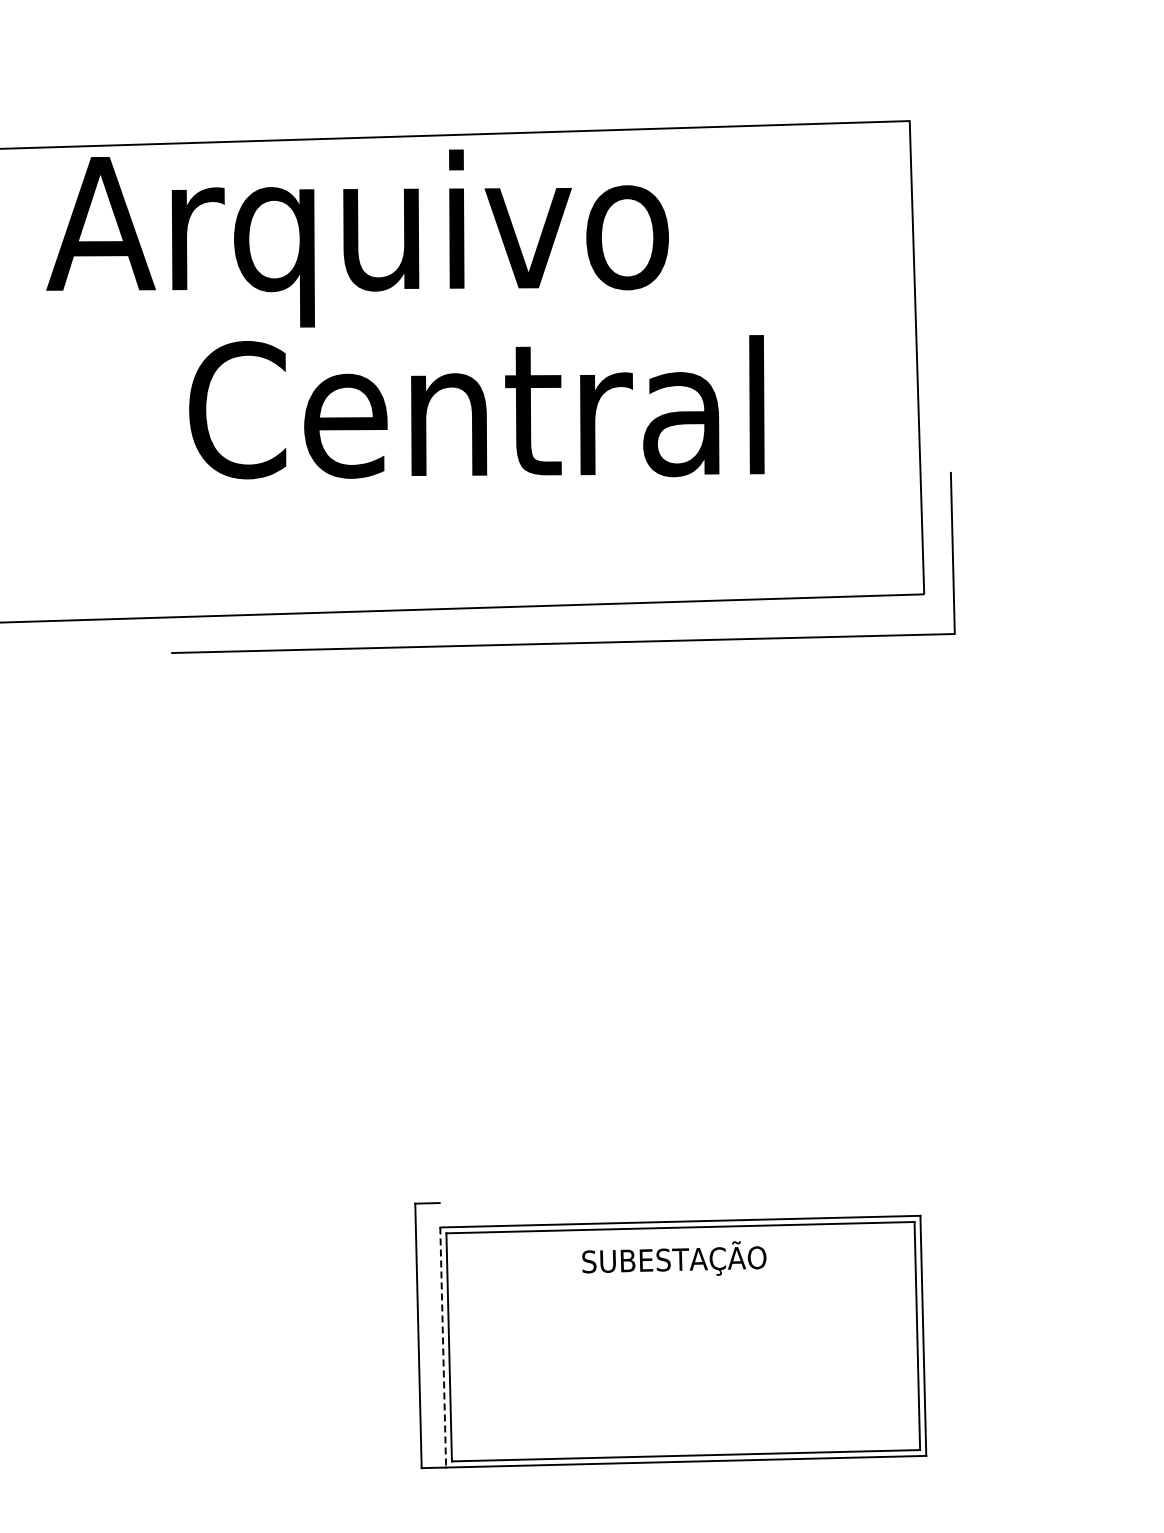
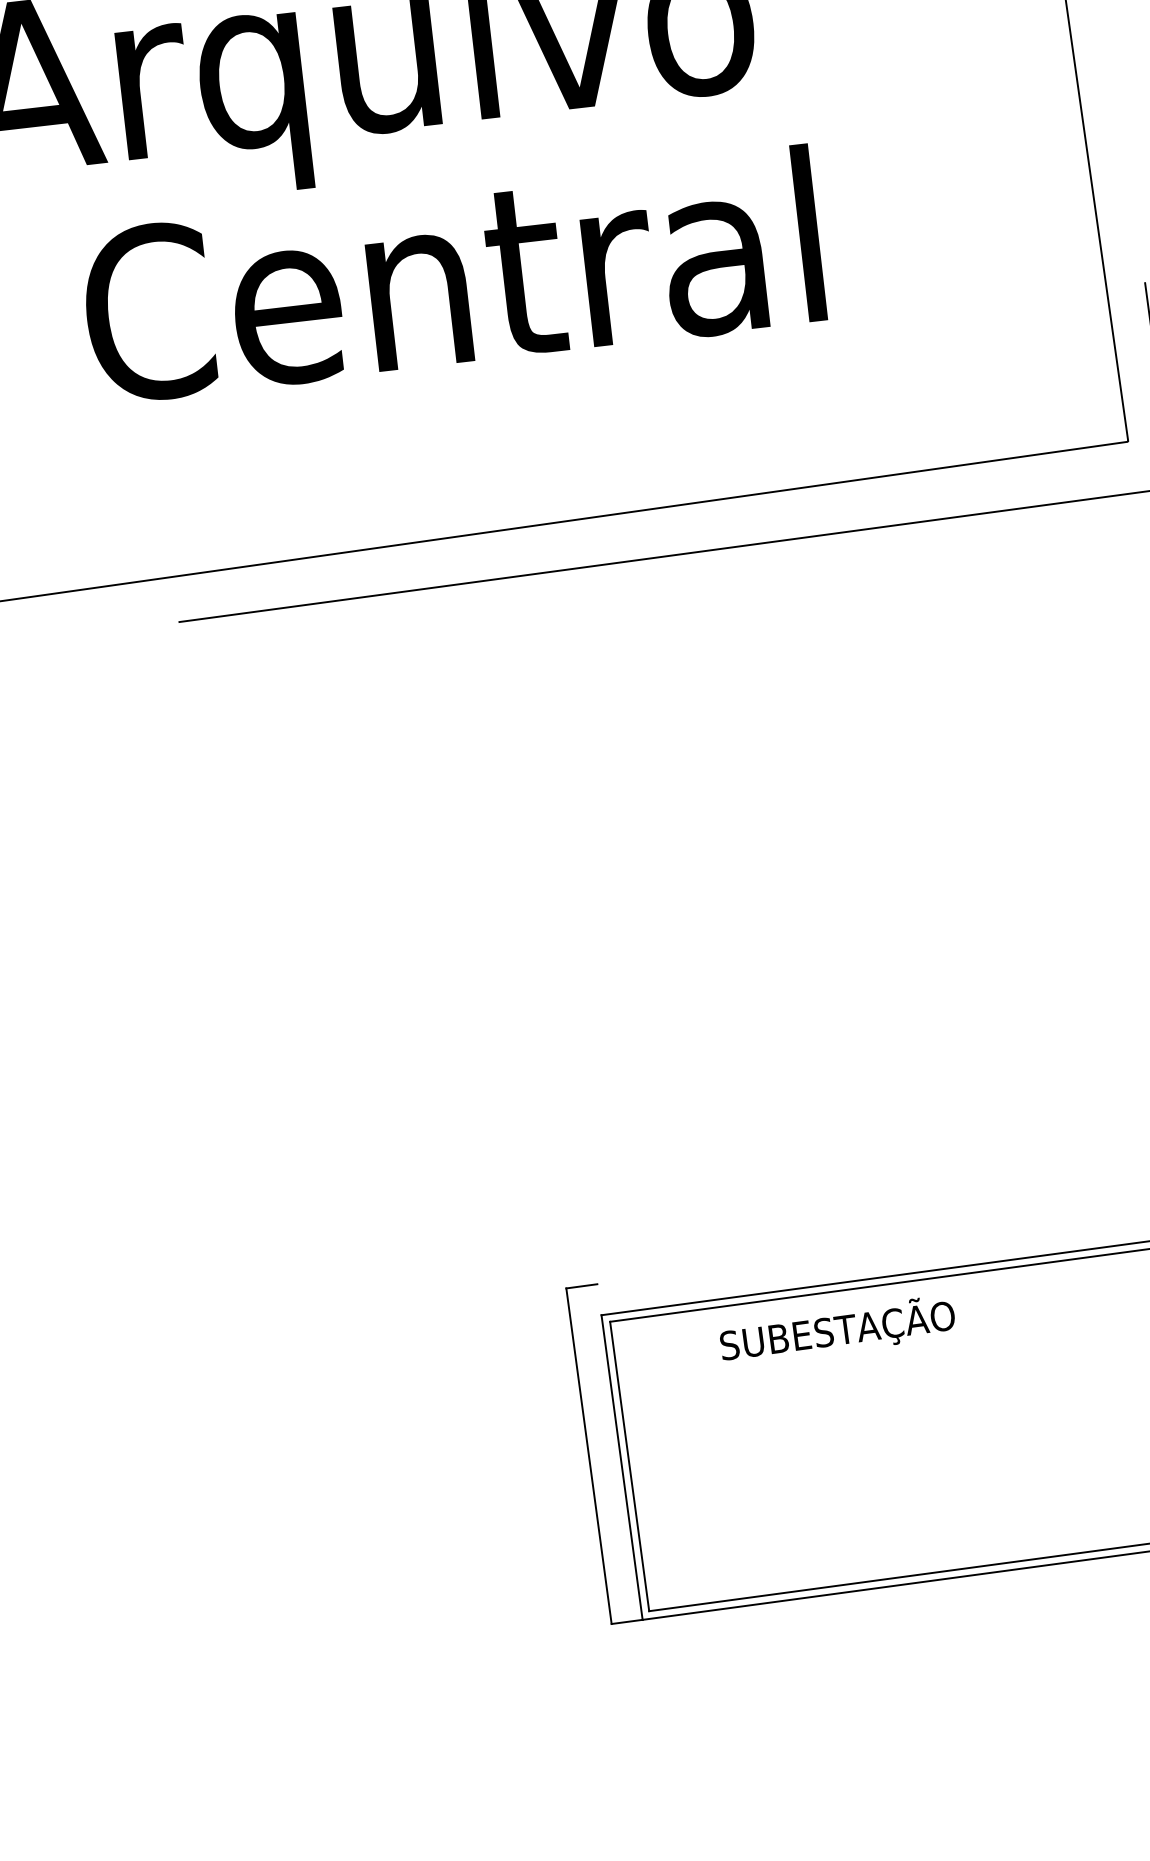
text: (476, 407) -> (452, 275), moved
text: (674, 1258) -> (837, 1329), moved
line: (443, 1348) -> (622, 1468), dashed -> solid

